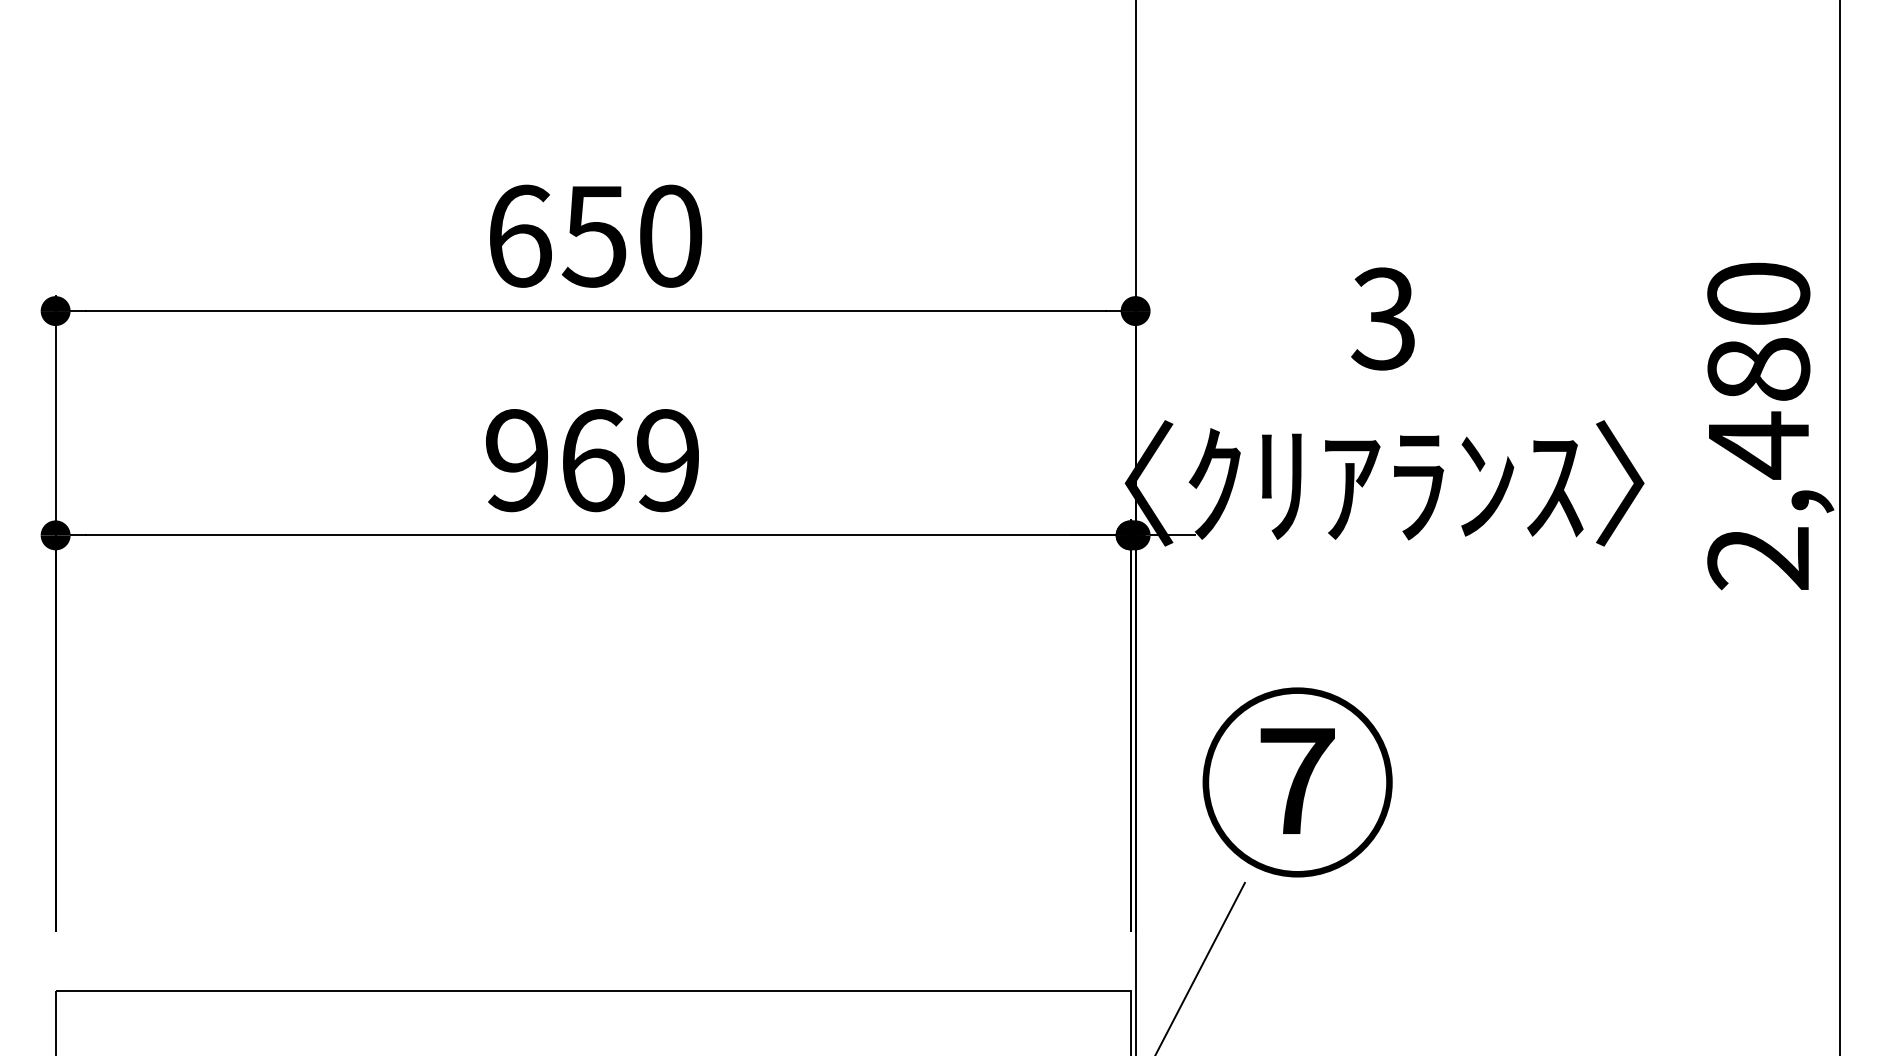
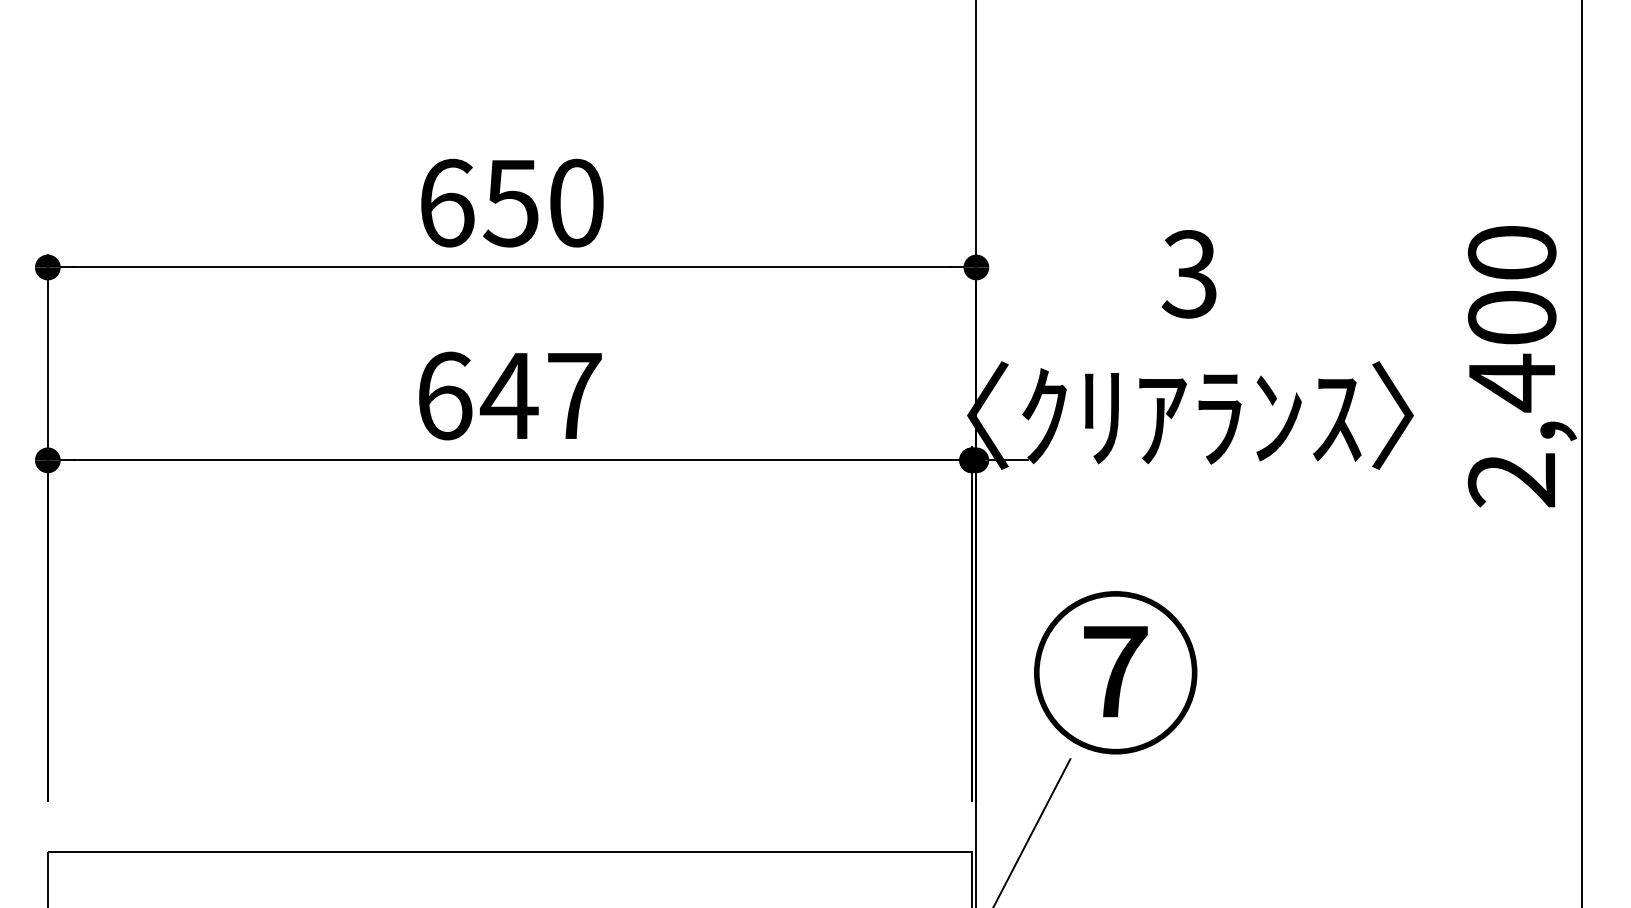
text: (1758, 369) -> (1511, 317), 2,480 -> 2,400
text: (592, 460) -> (509, 395), 969 -> 647

